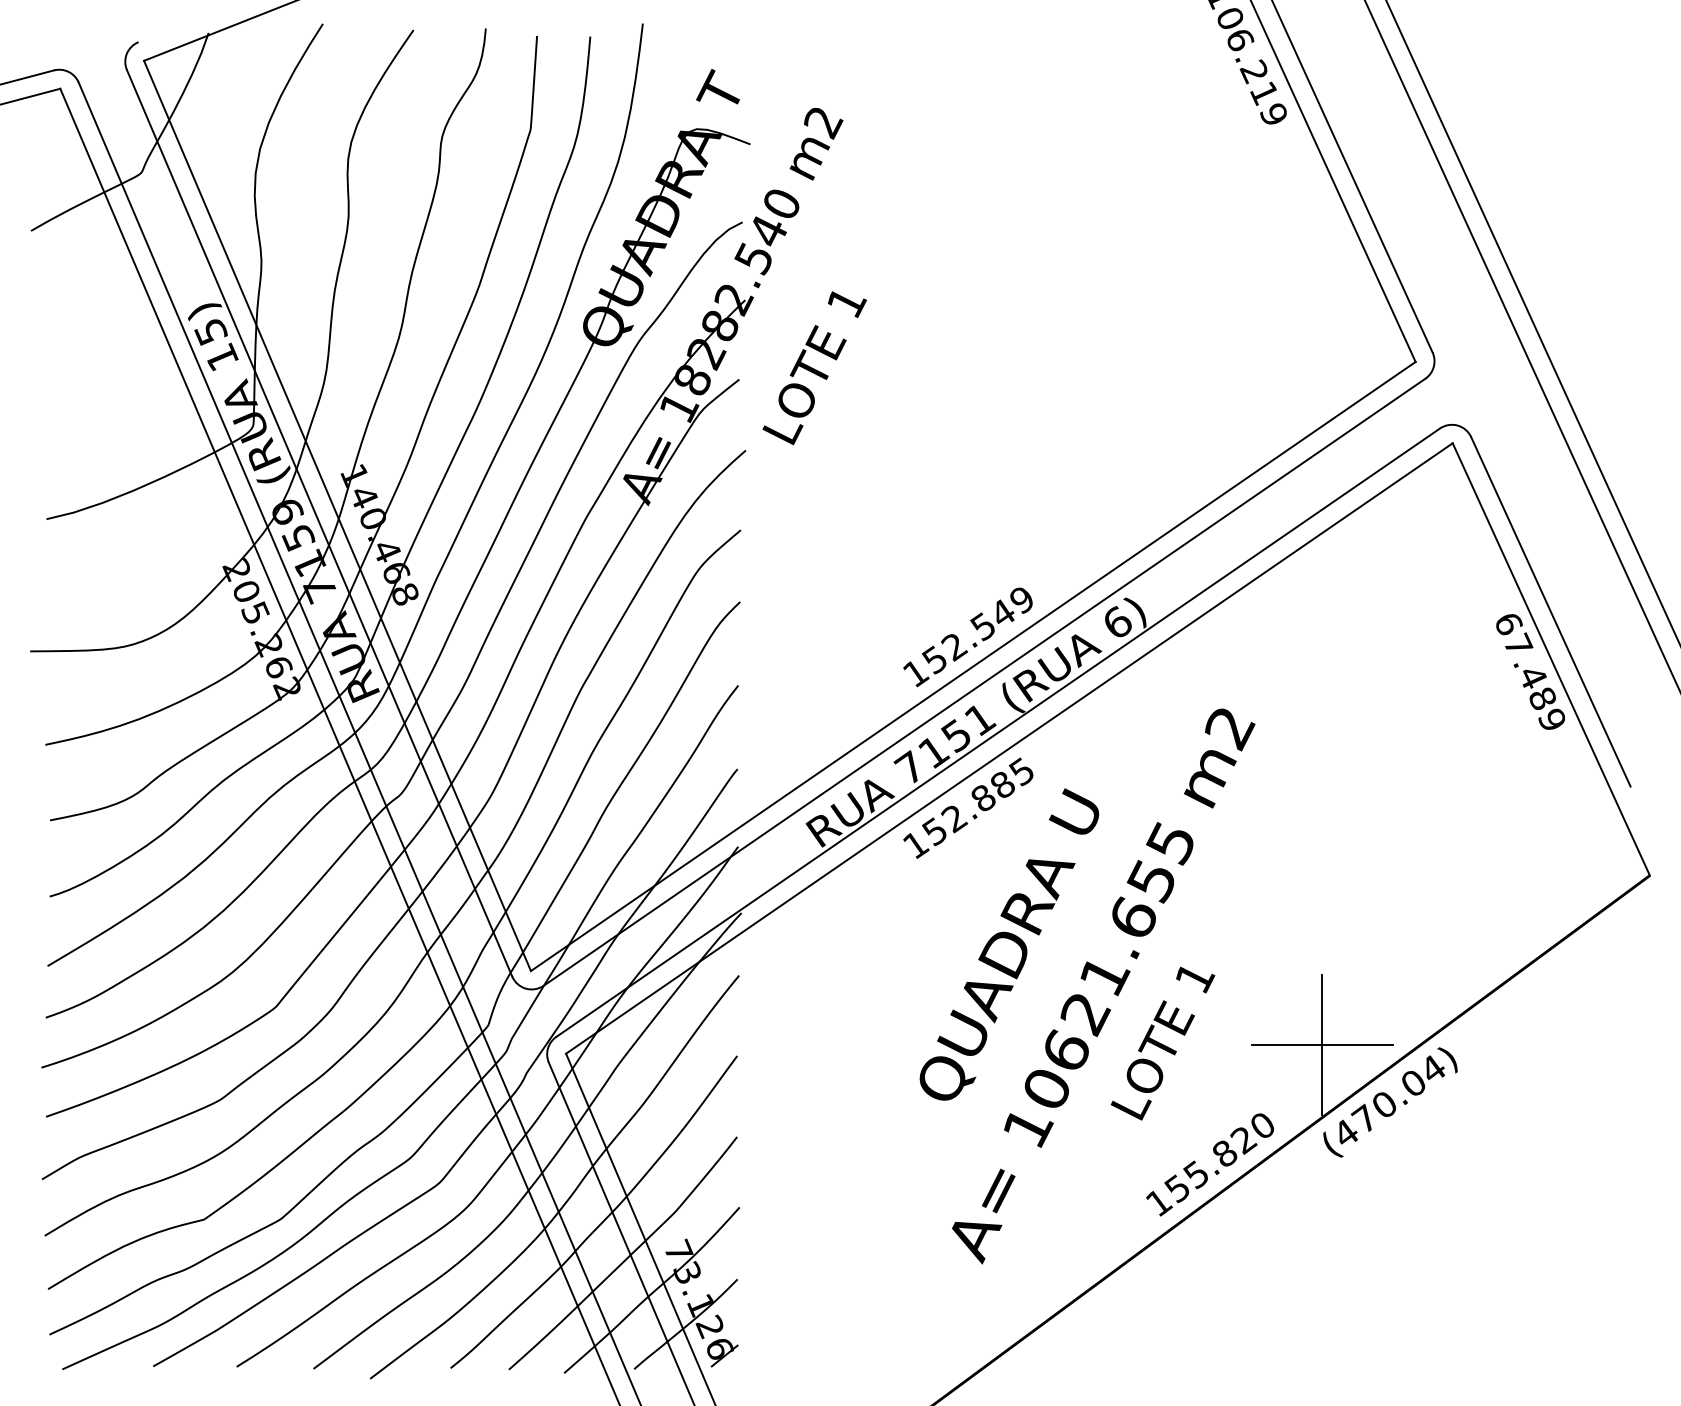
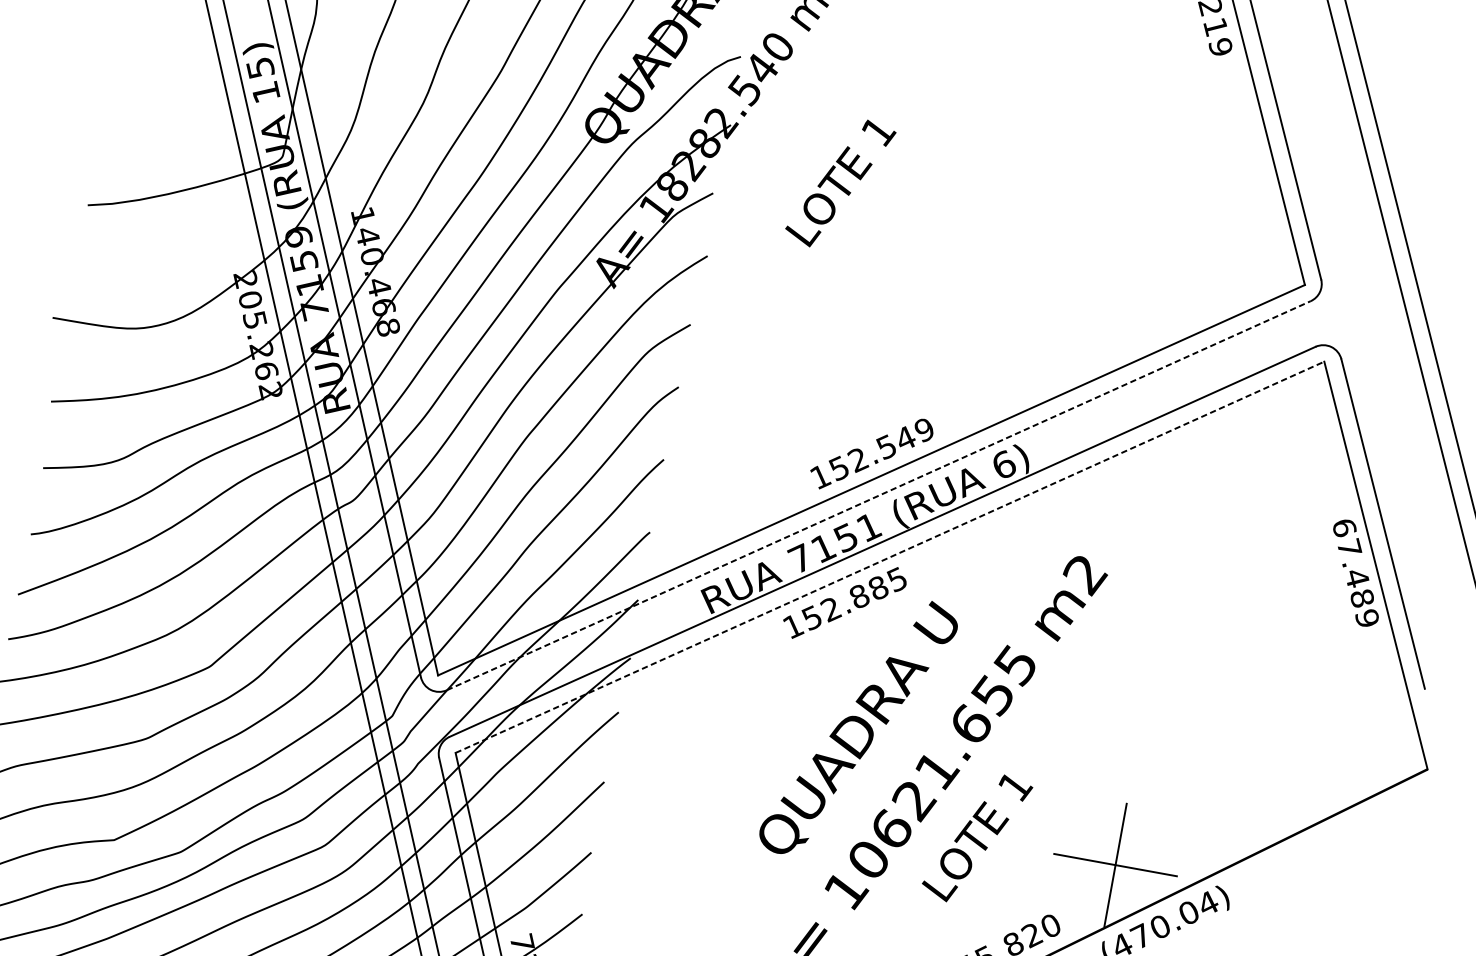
text: (814, 368) -> (840, 183), moved
line: (984, 681) -> (878, 495), solid -> dashed
line: (1009, 748) -> (890, 557), solid -> dashed

